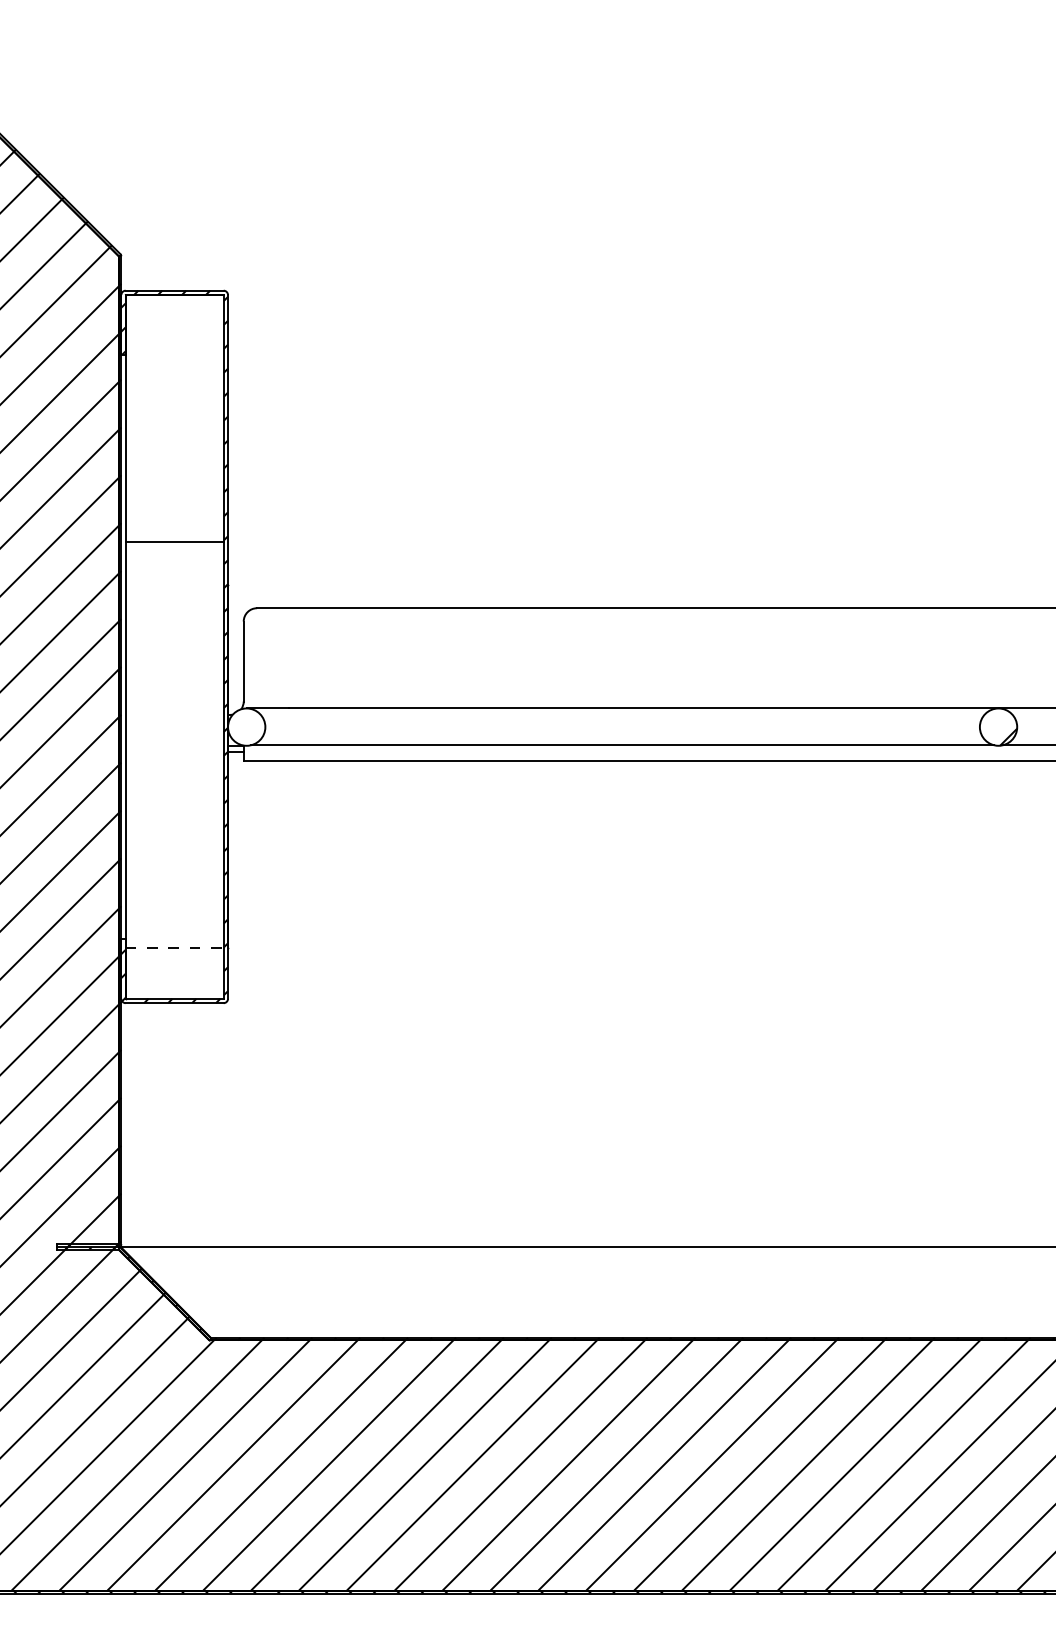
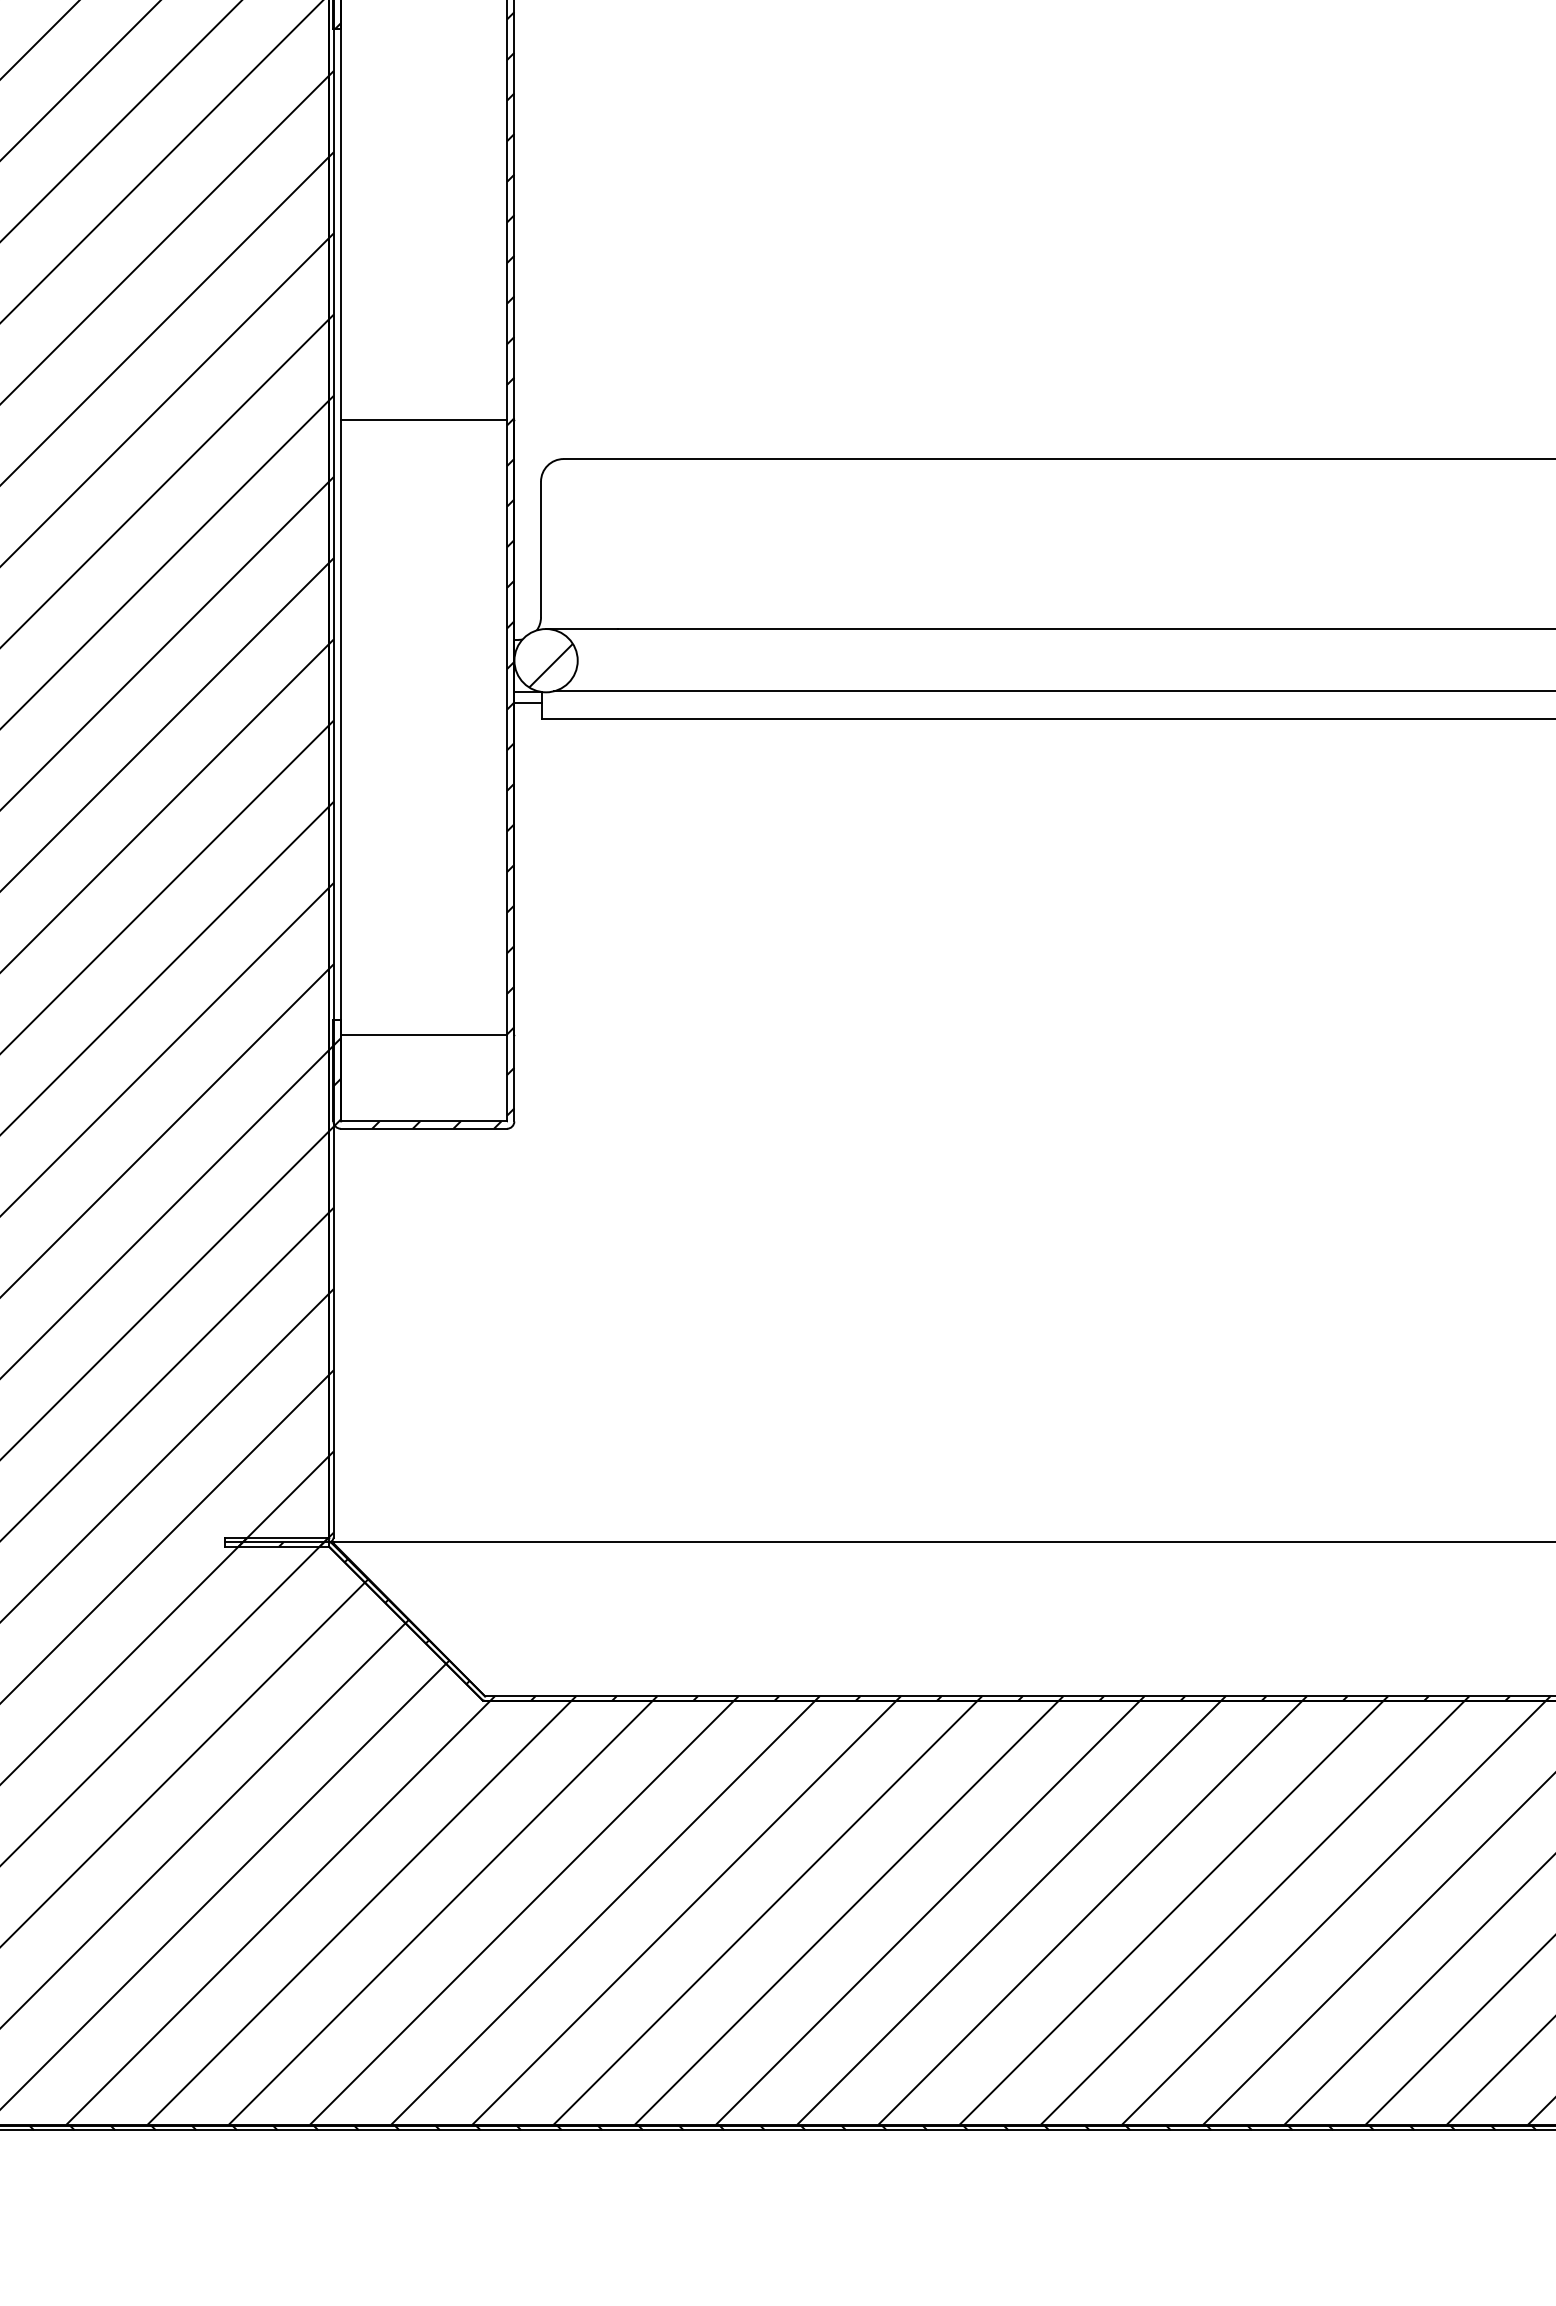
line: (174, 542) -> (423, 420), moved
hatch: (249, 729) -> (550, 664), added
line: (175, 947) -> (425, 1034), dashed -> solid

